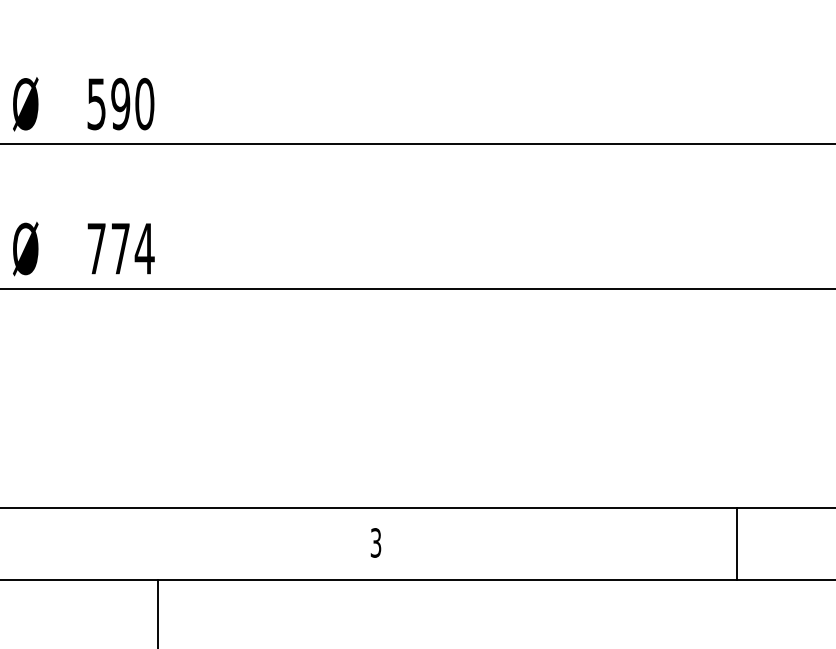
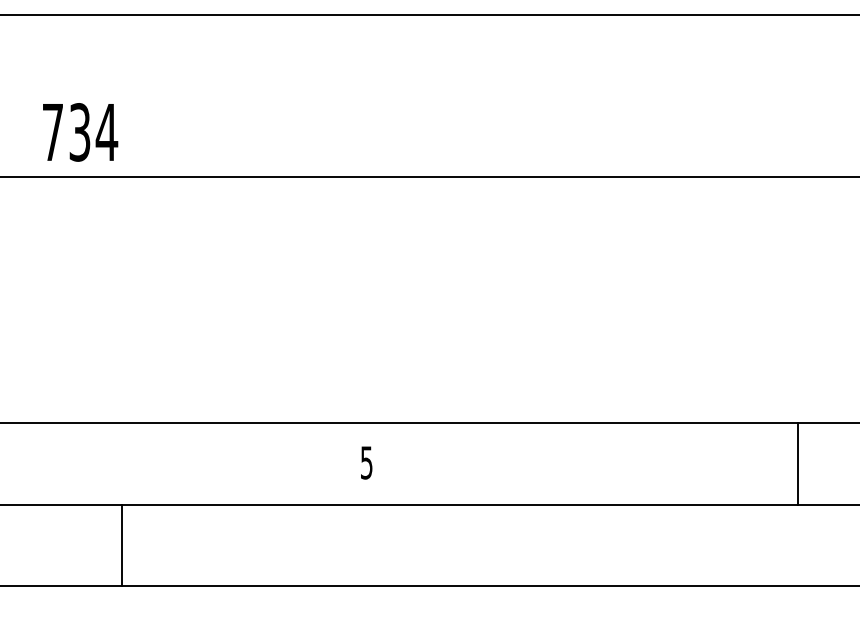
text: (120, 248) -> (79, 132), 774 -> 734
text: (376, 542) -> (367, 462), 3 -> 5
line: (737, 543) -> (798, 463), moved

